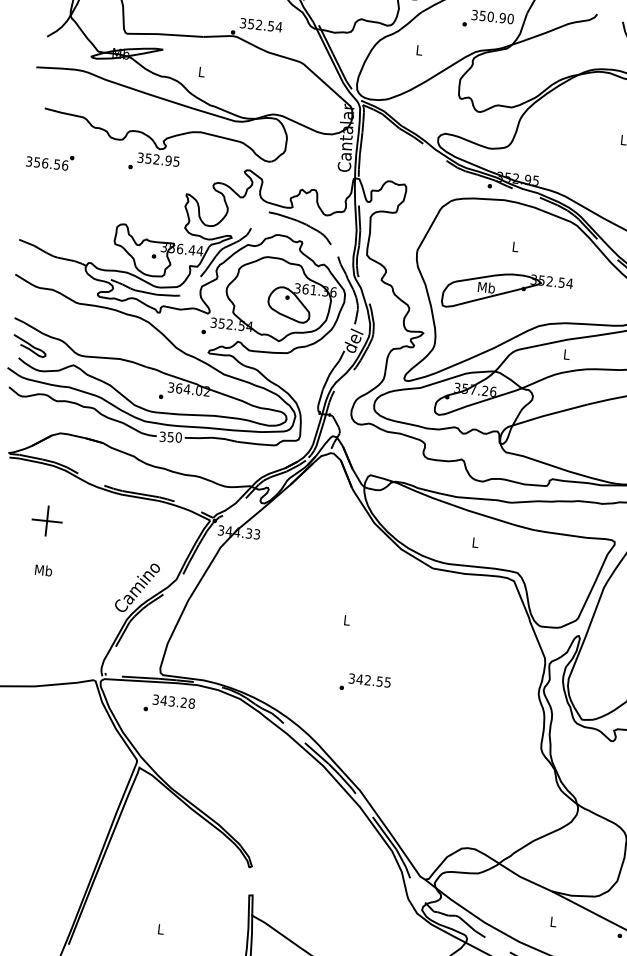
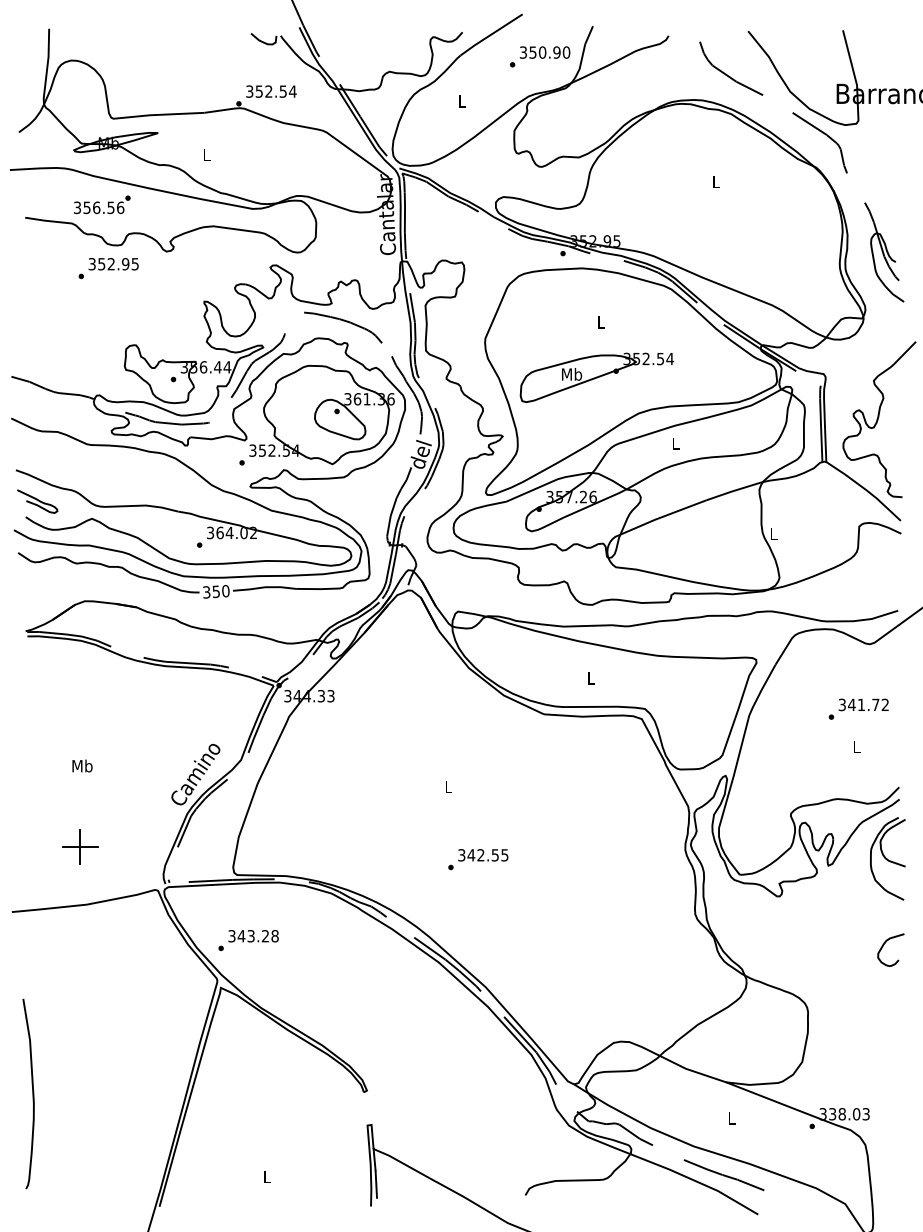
text: (50, 161) -> (102, 204), moved
text: (153, 162) -> (108, 268), moved
part: (47, 520) -> (80, 846), moved
text: (169, 704) -> (248, 940), moved

